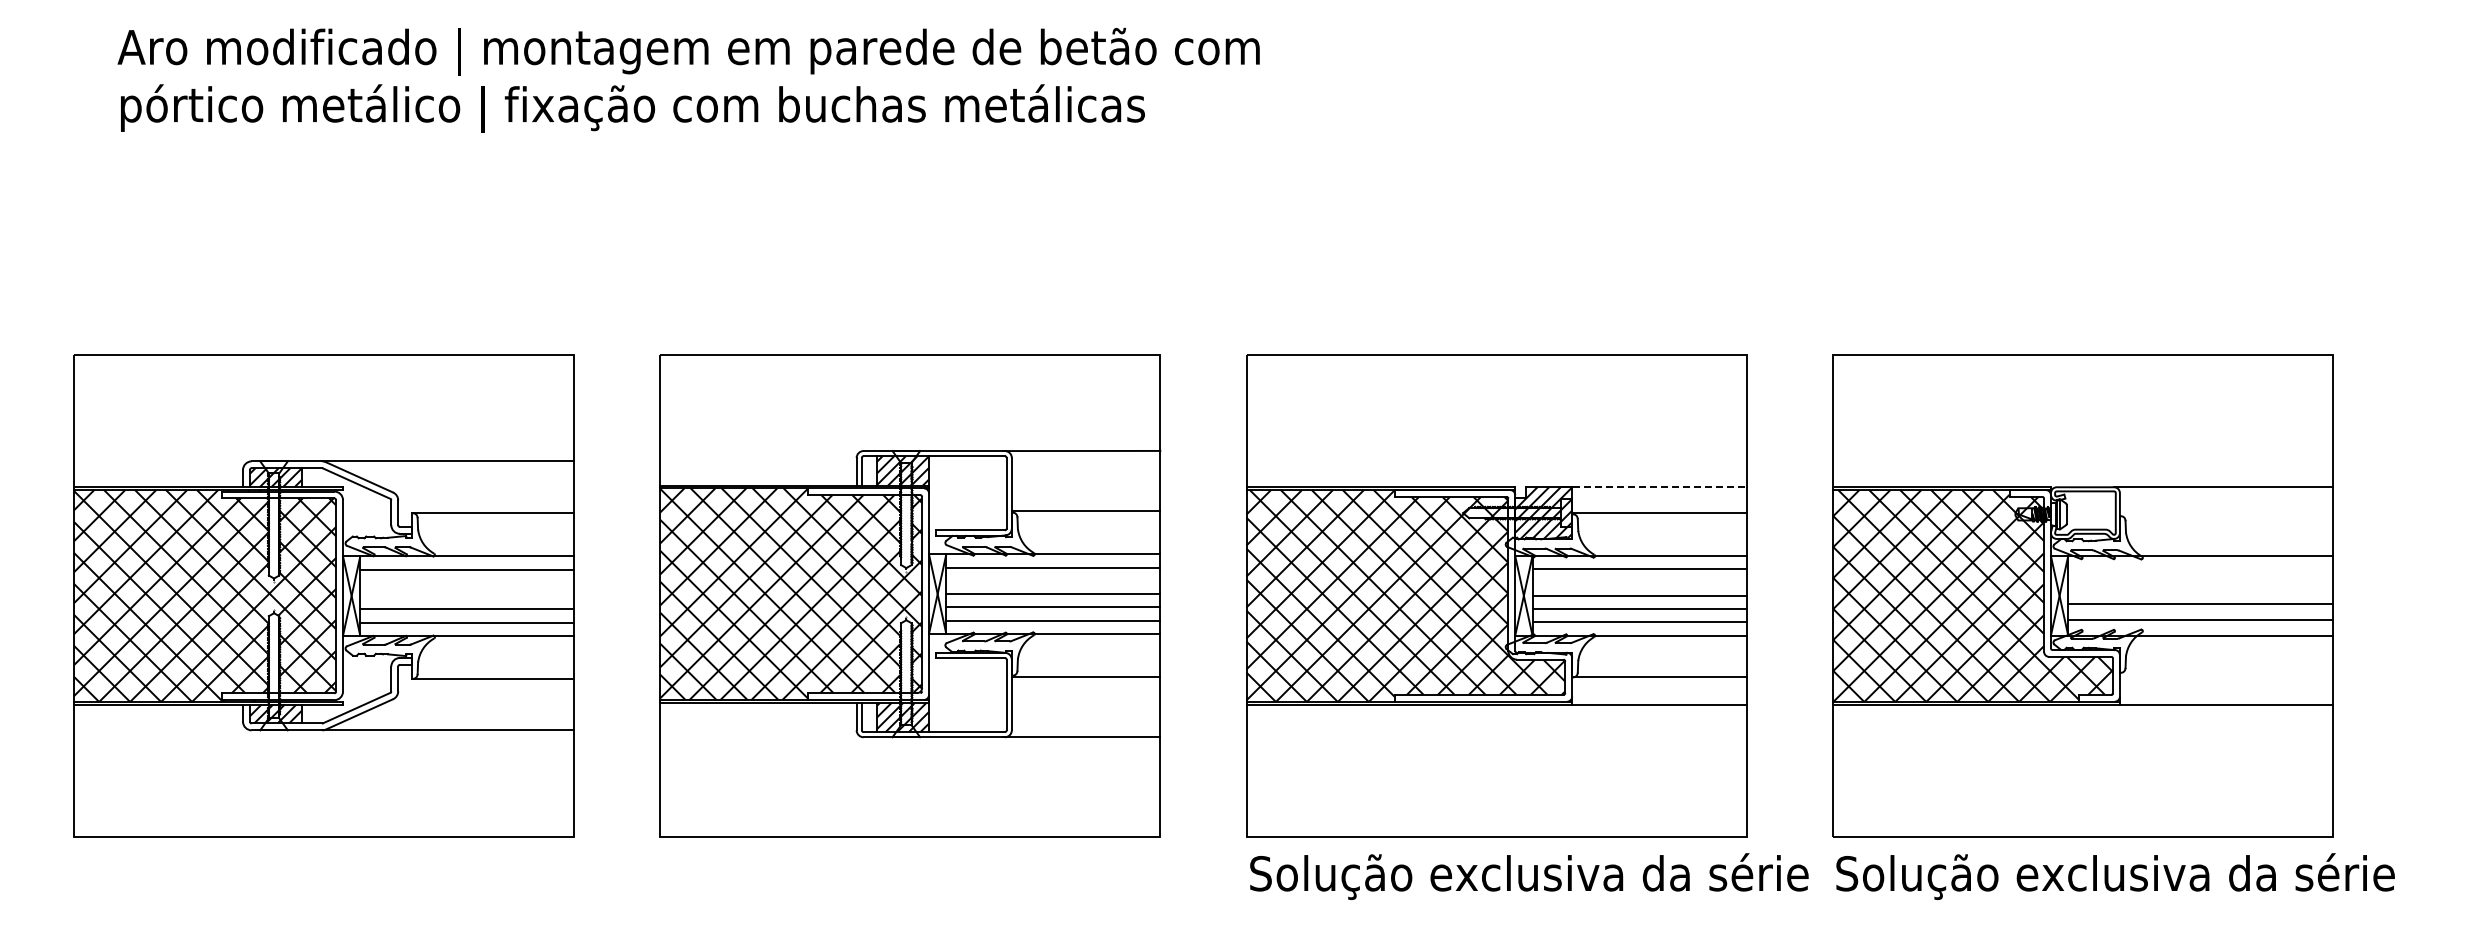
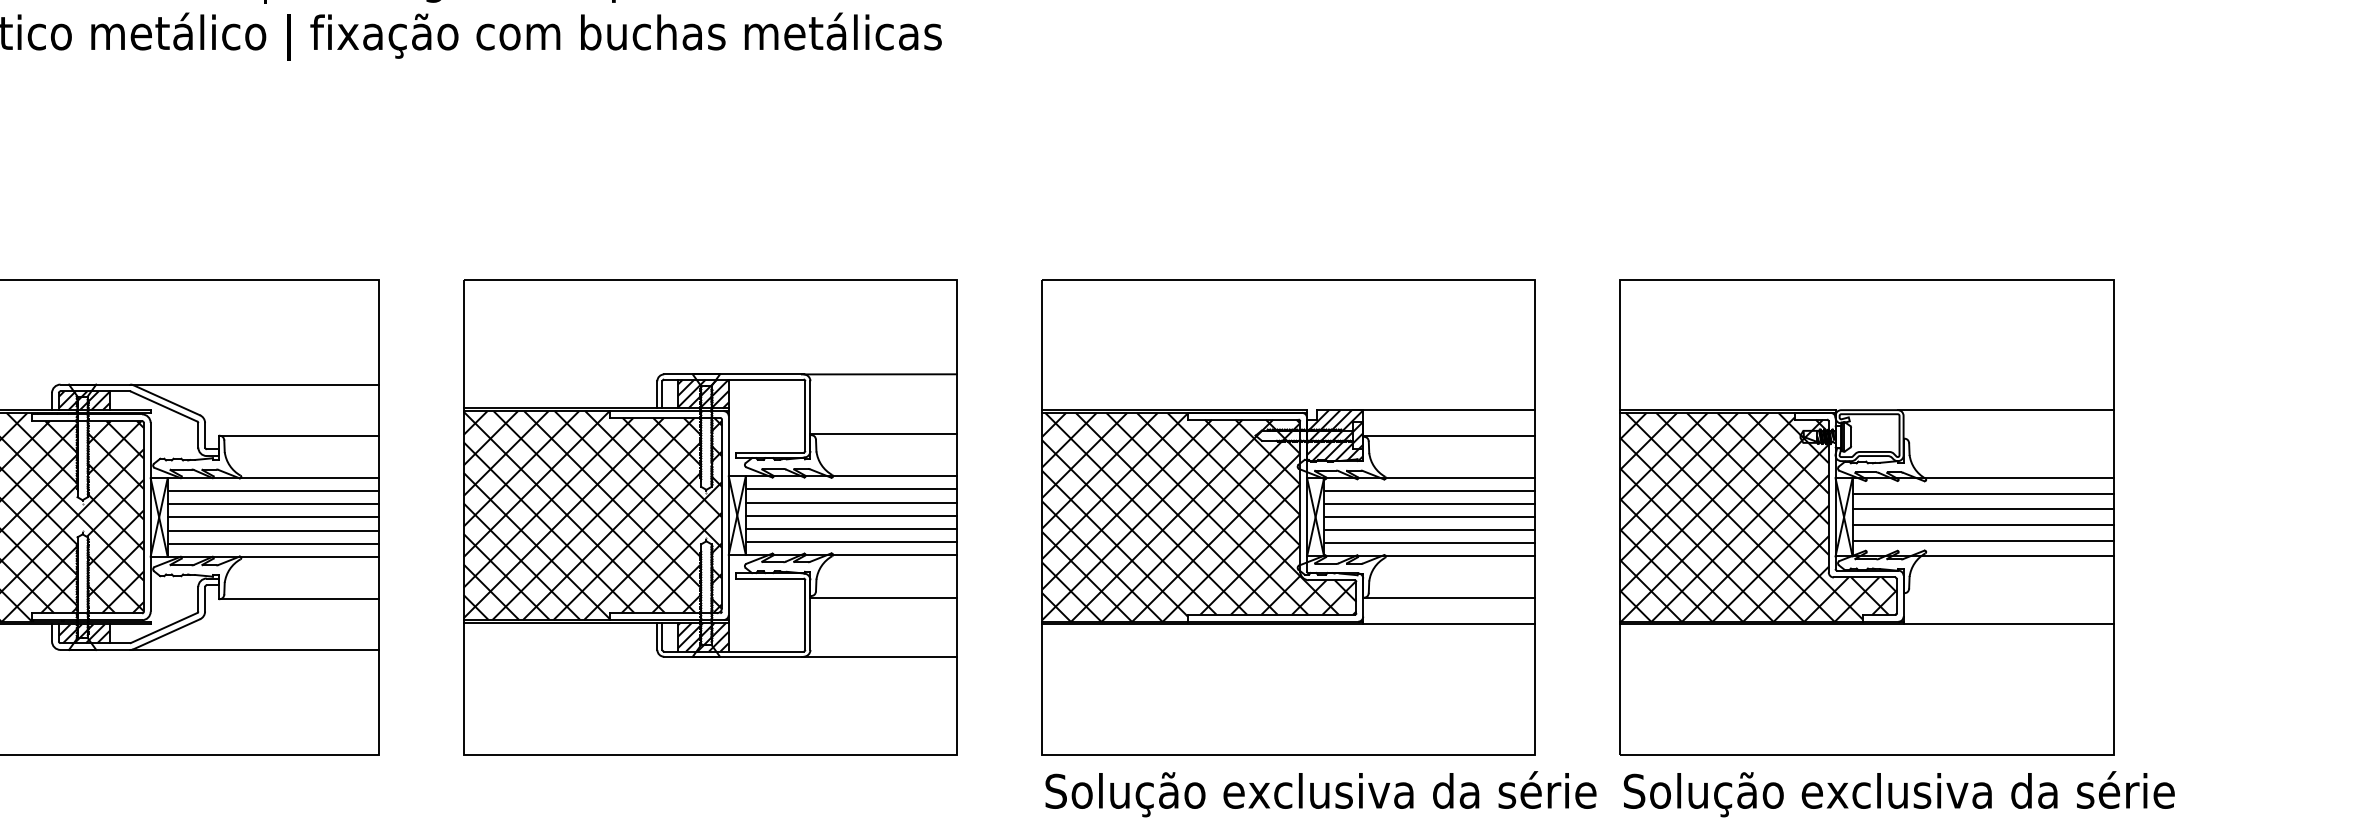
line: (1654, 487) -> (1444, 410), dashed -> solid
line: (2200, 572) -> (1983, 494), added
line: (1053, 580) -> (851, 502), added
line: (467, 582) -> (273, 504), added
line: (1639, 582) -> (1429, 504), added
line: (2200, 587) -> (1983, 509), added
line: (467, 596) -> (273, 517), added

